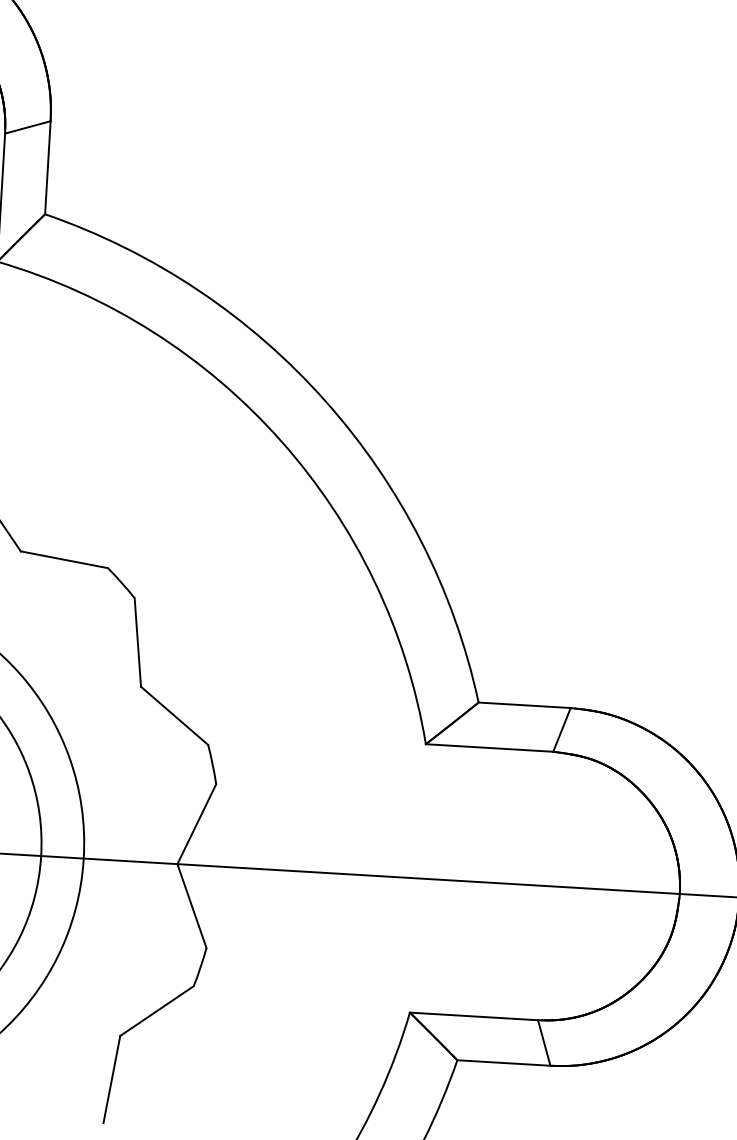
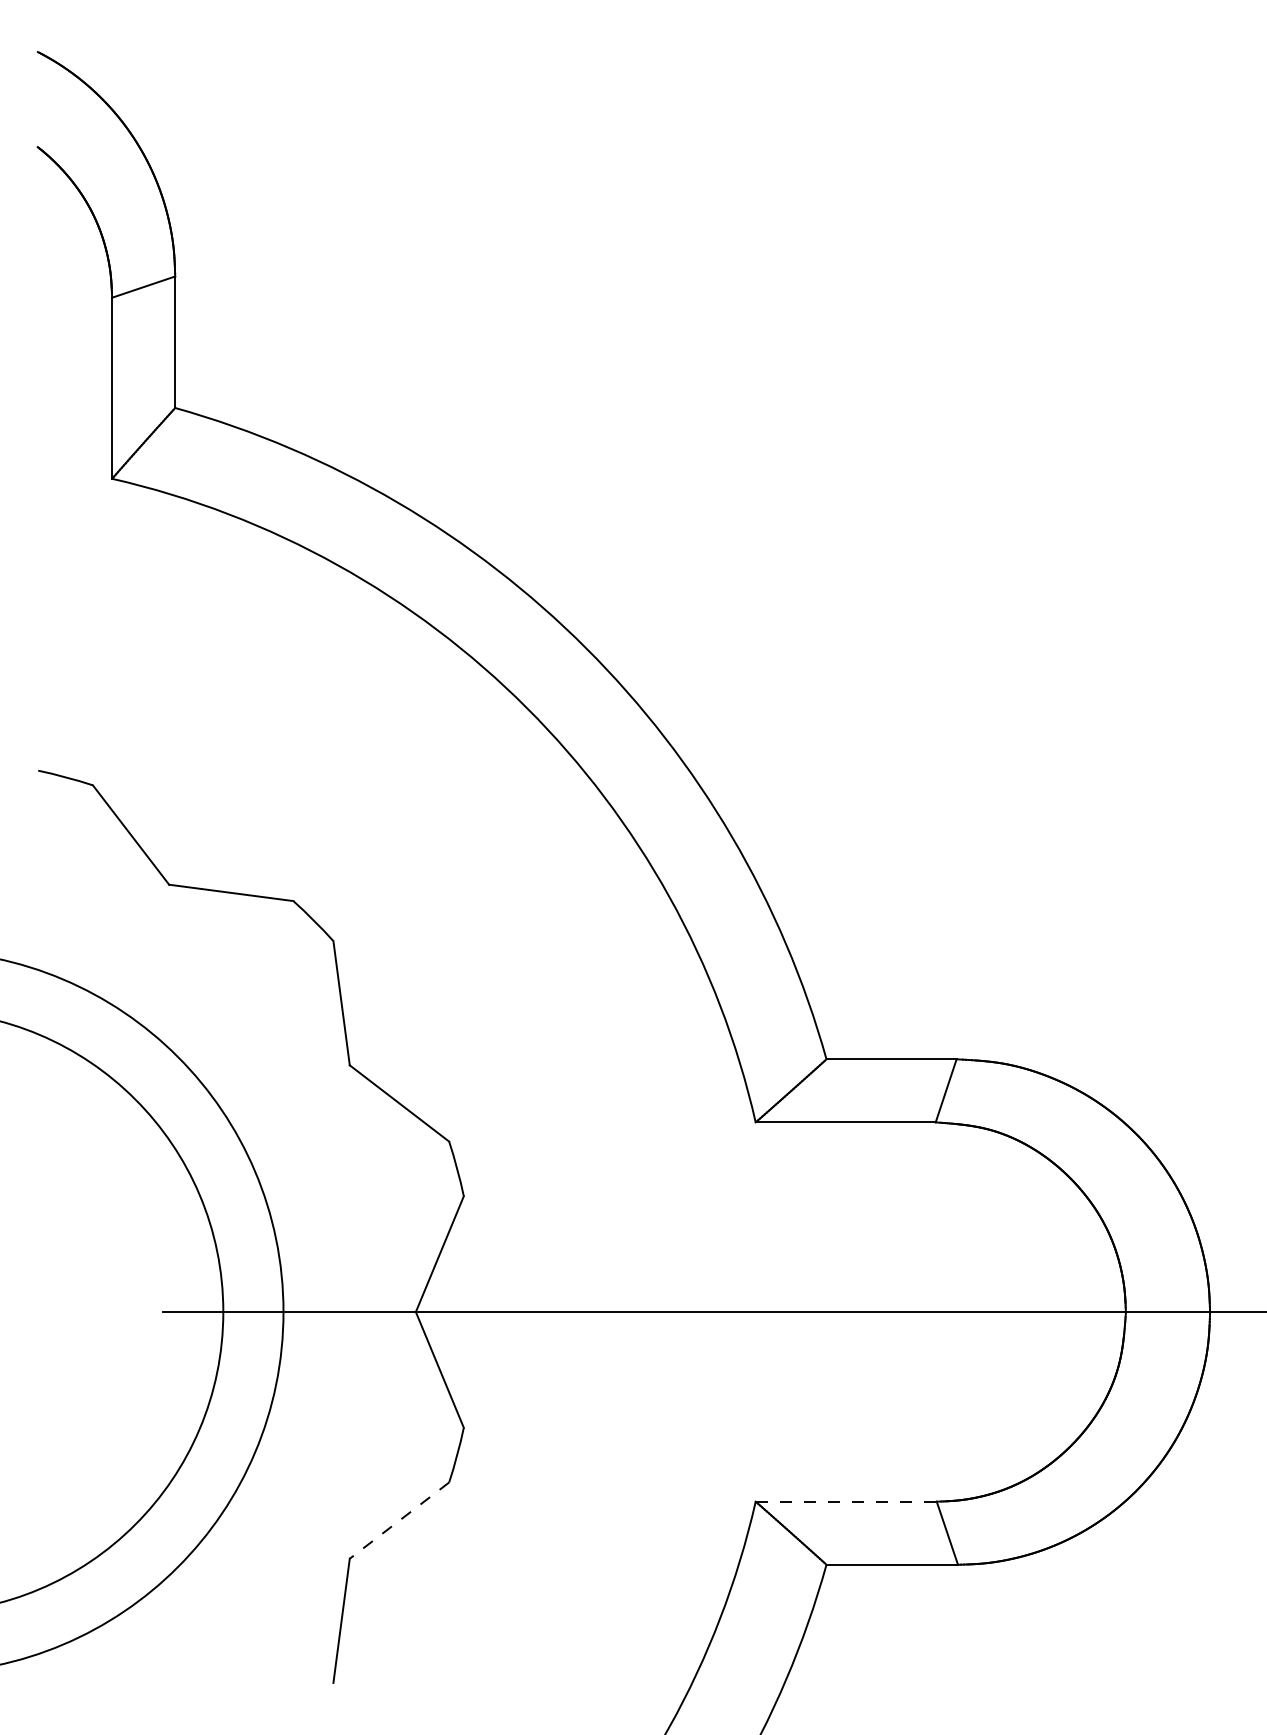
line: (157, 1010) -> (399, 1520), solid -> dashed
line: (474, 1016) -> (846, 1501), solid -> dashed

